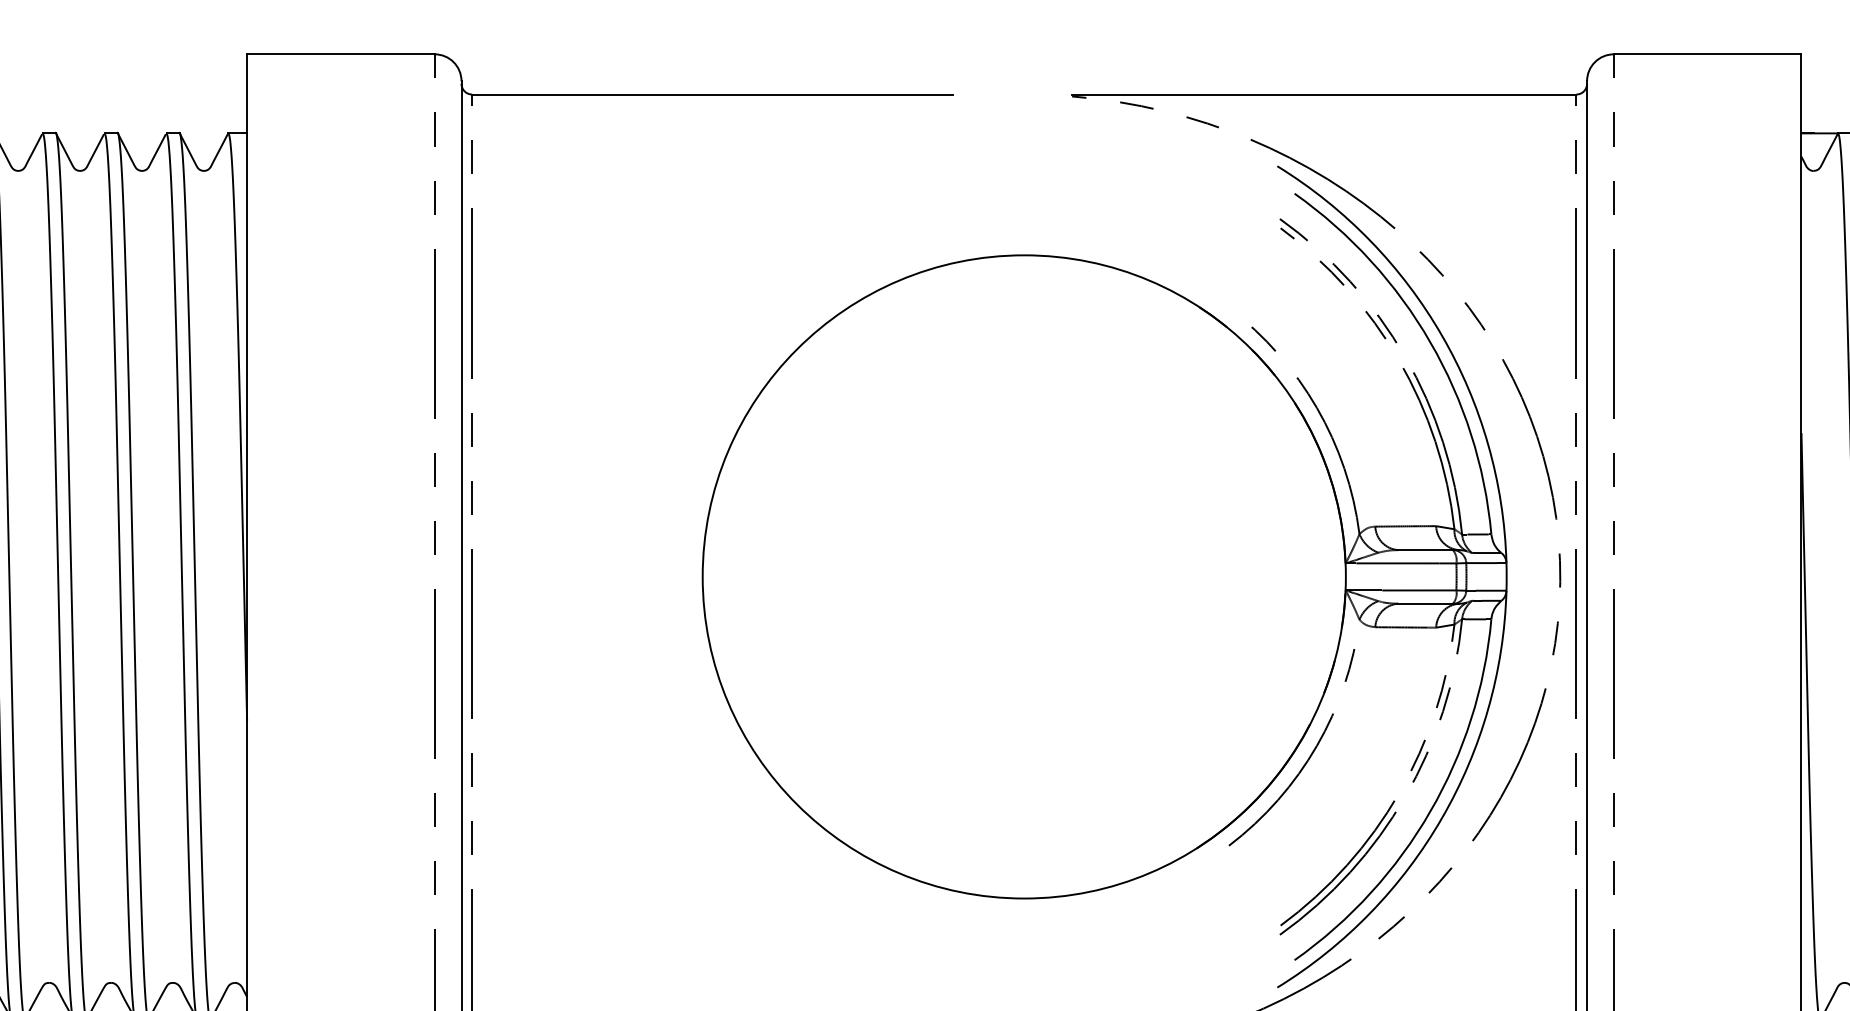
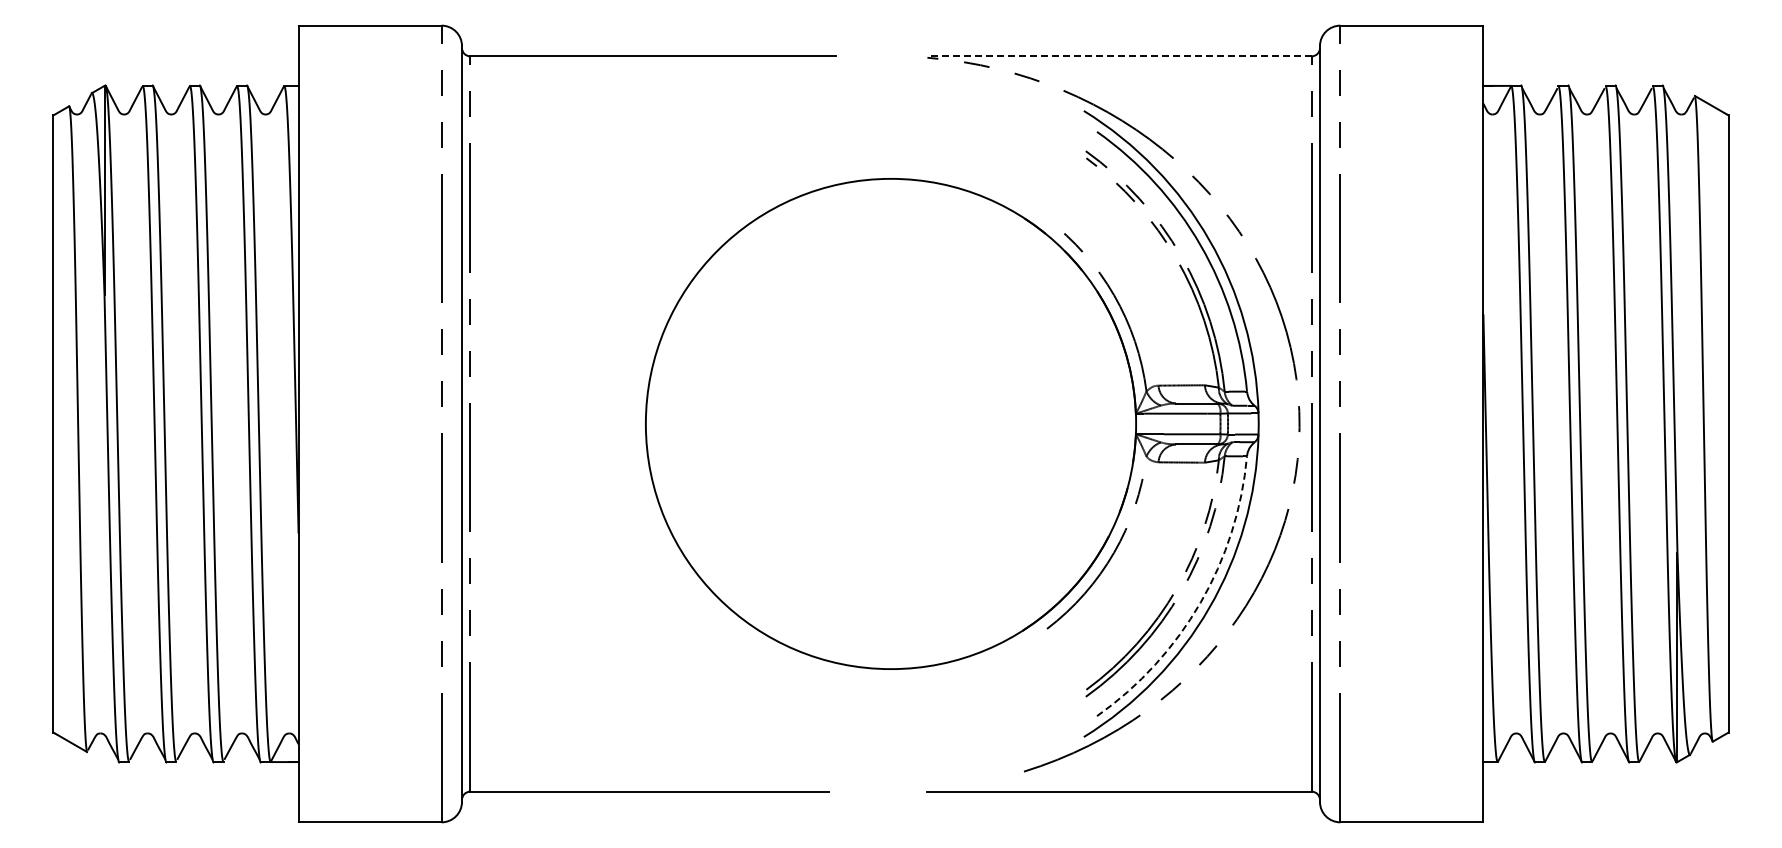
line: (1324, 94) -> (1119, 56), solid -> dashed
arc: (1430, 811) -> (1200, 602), solid -> dashed

